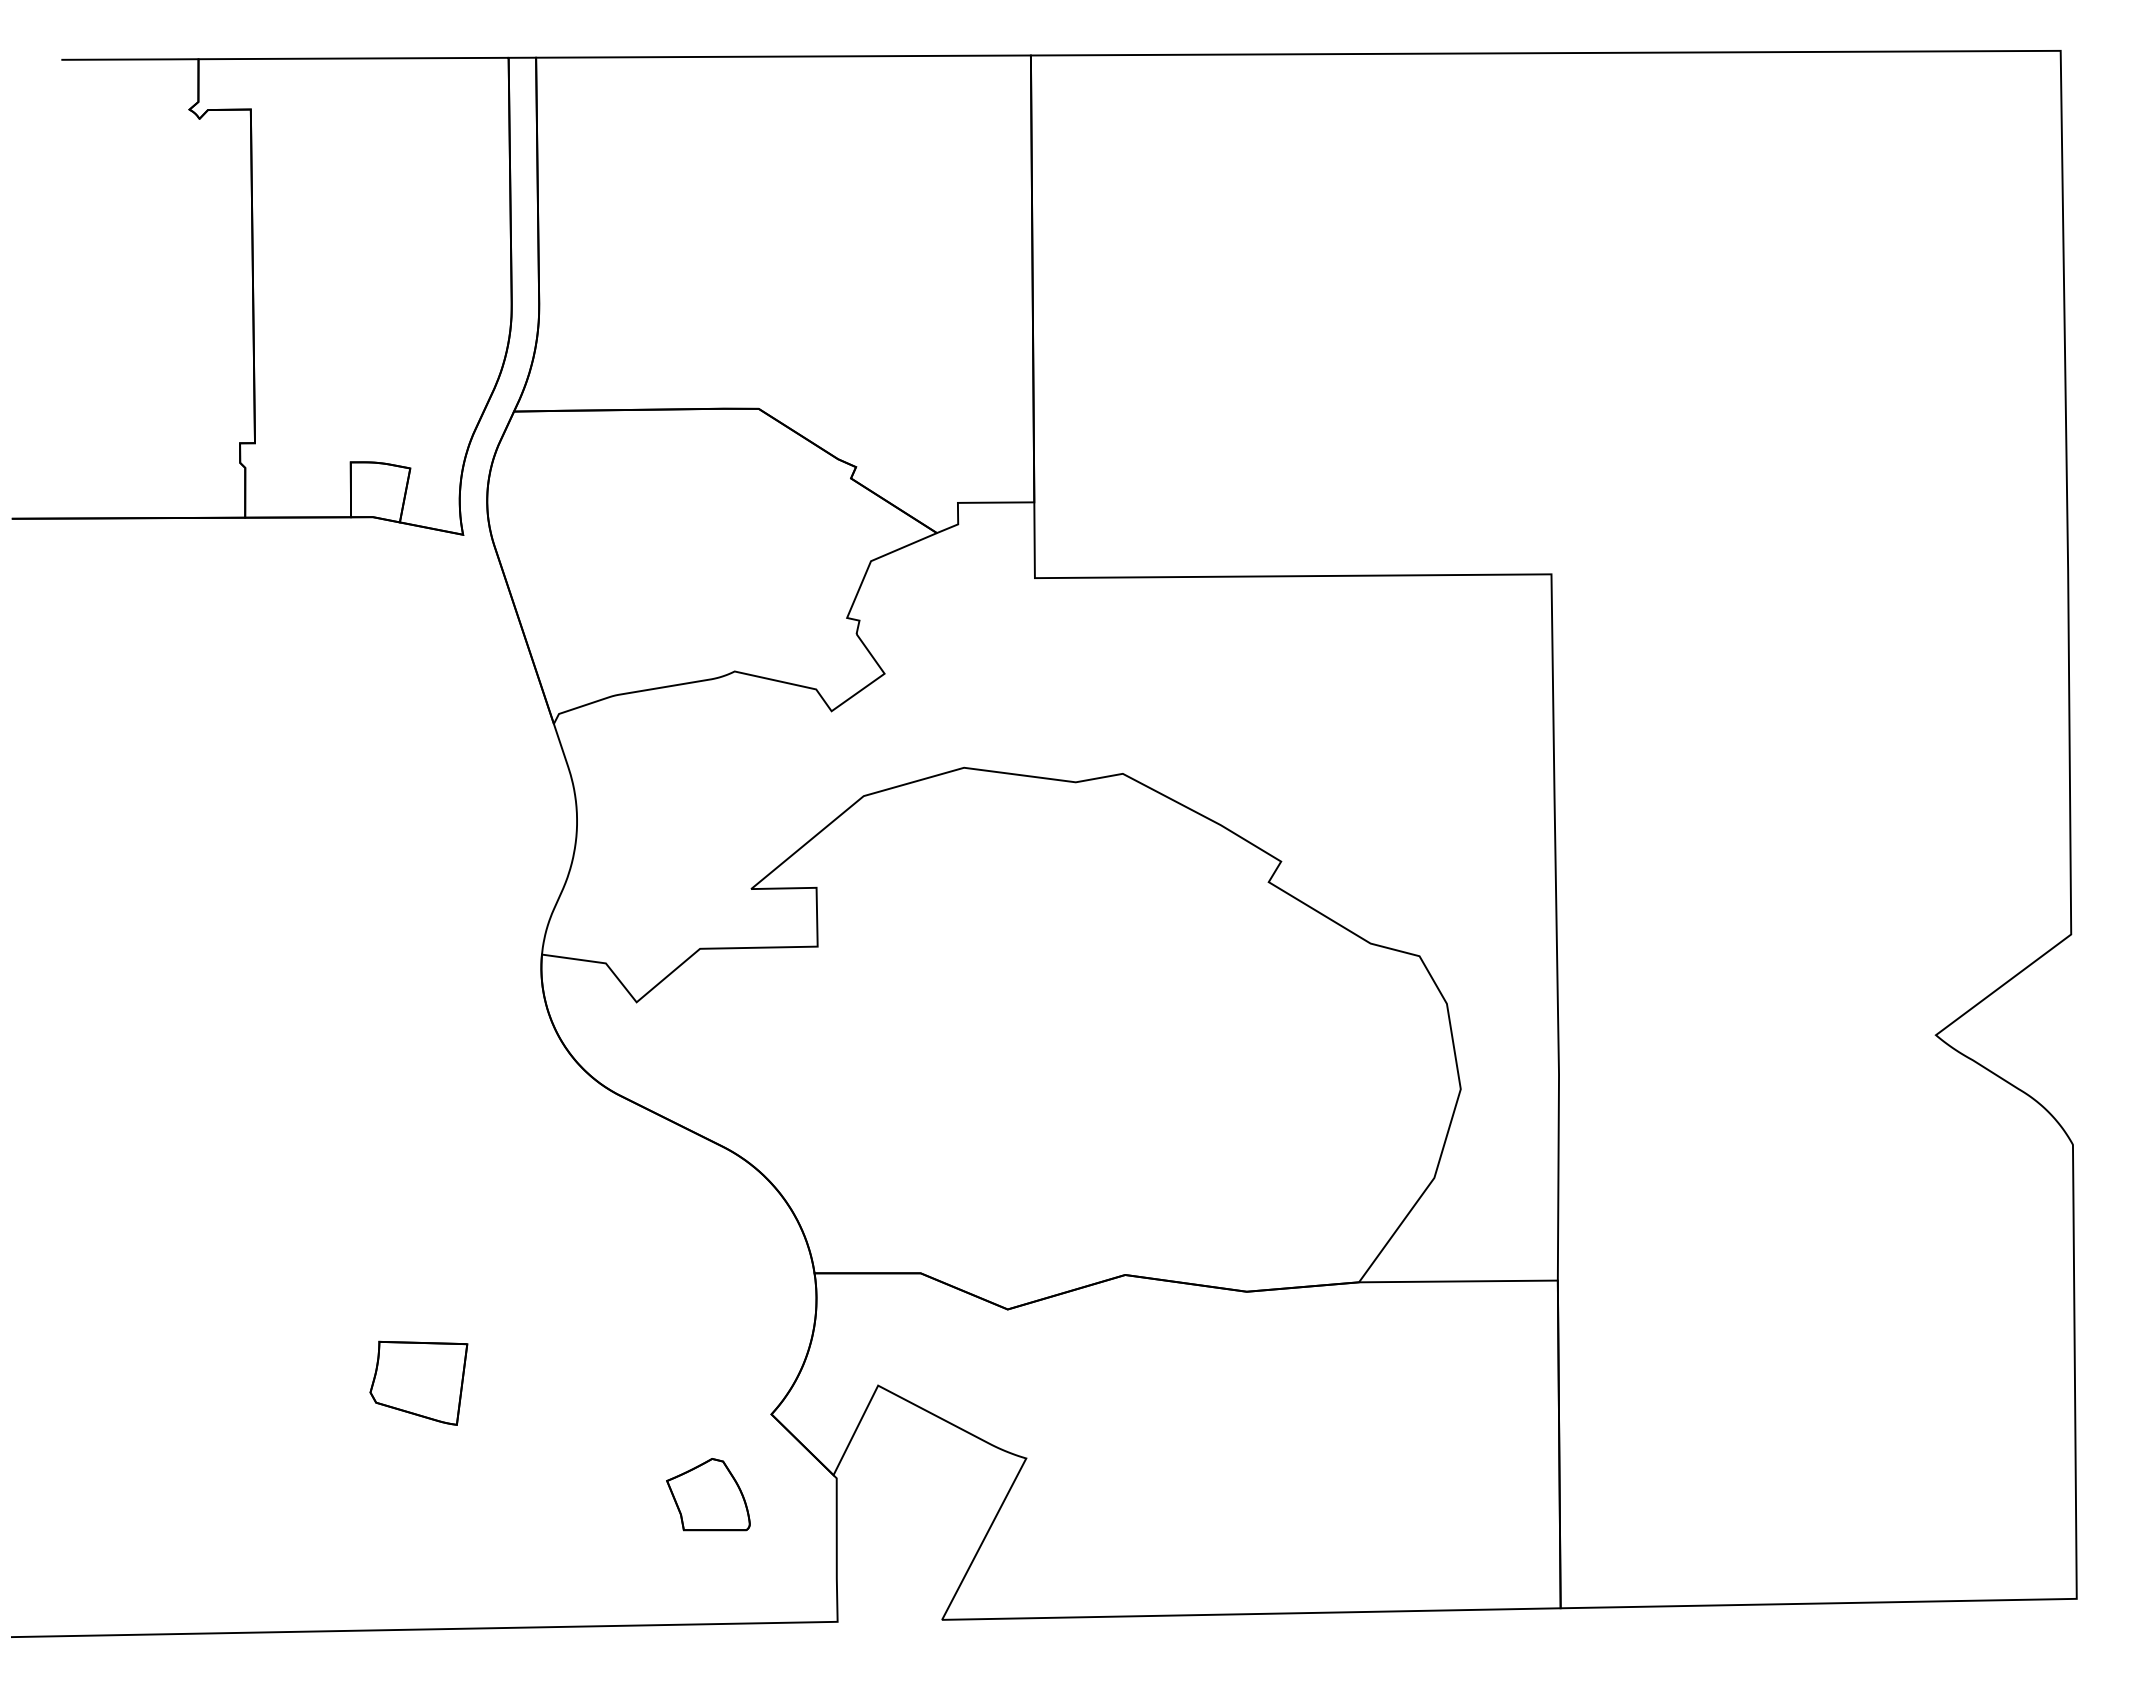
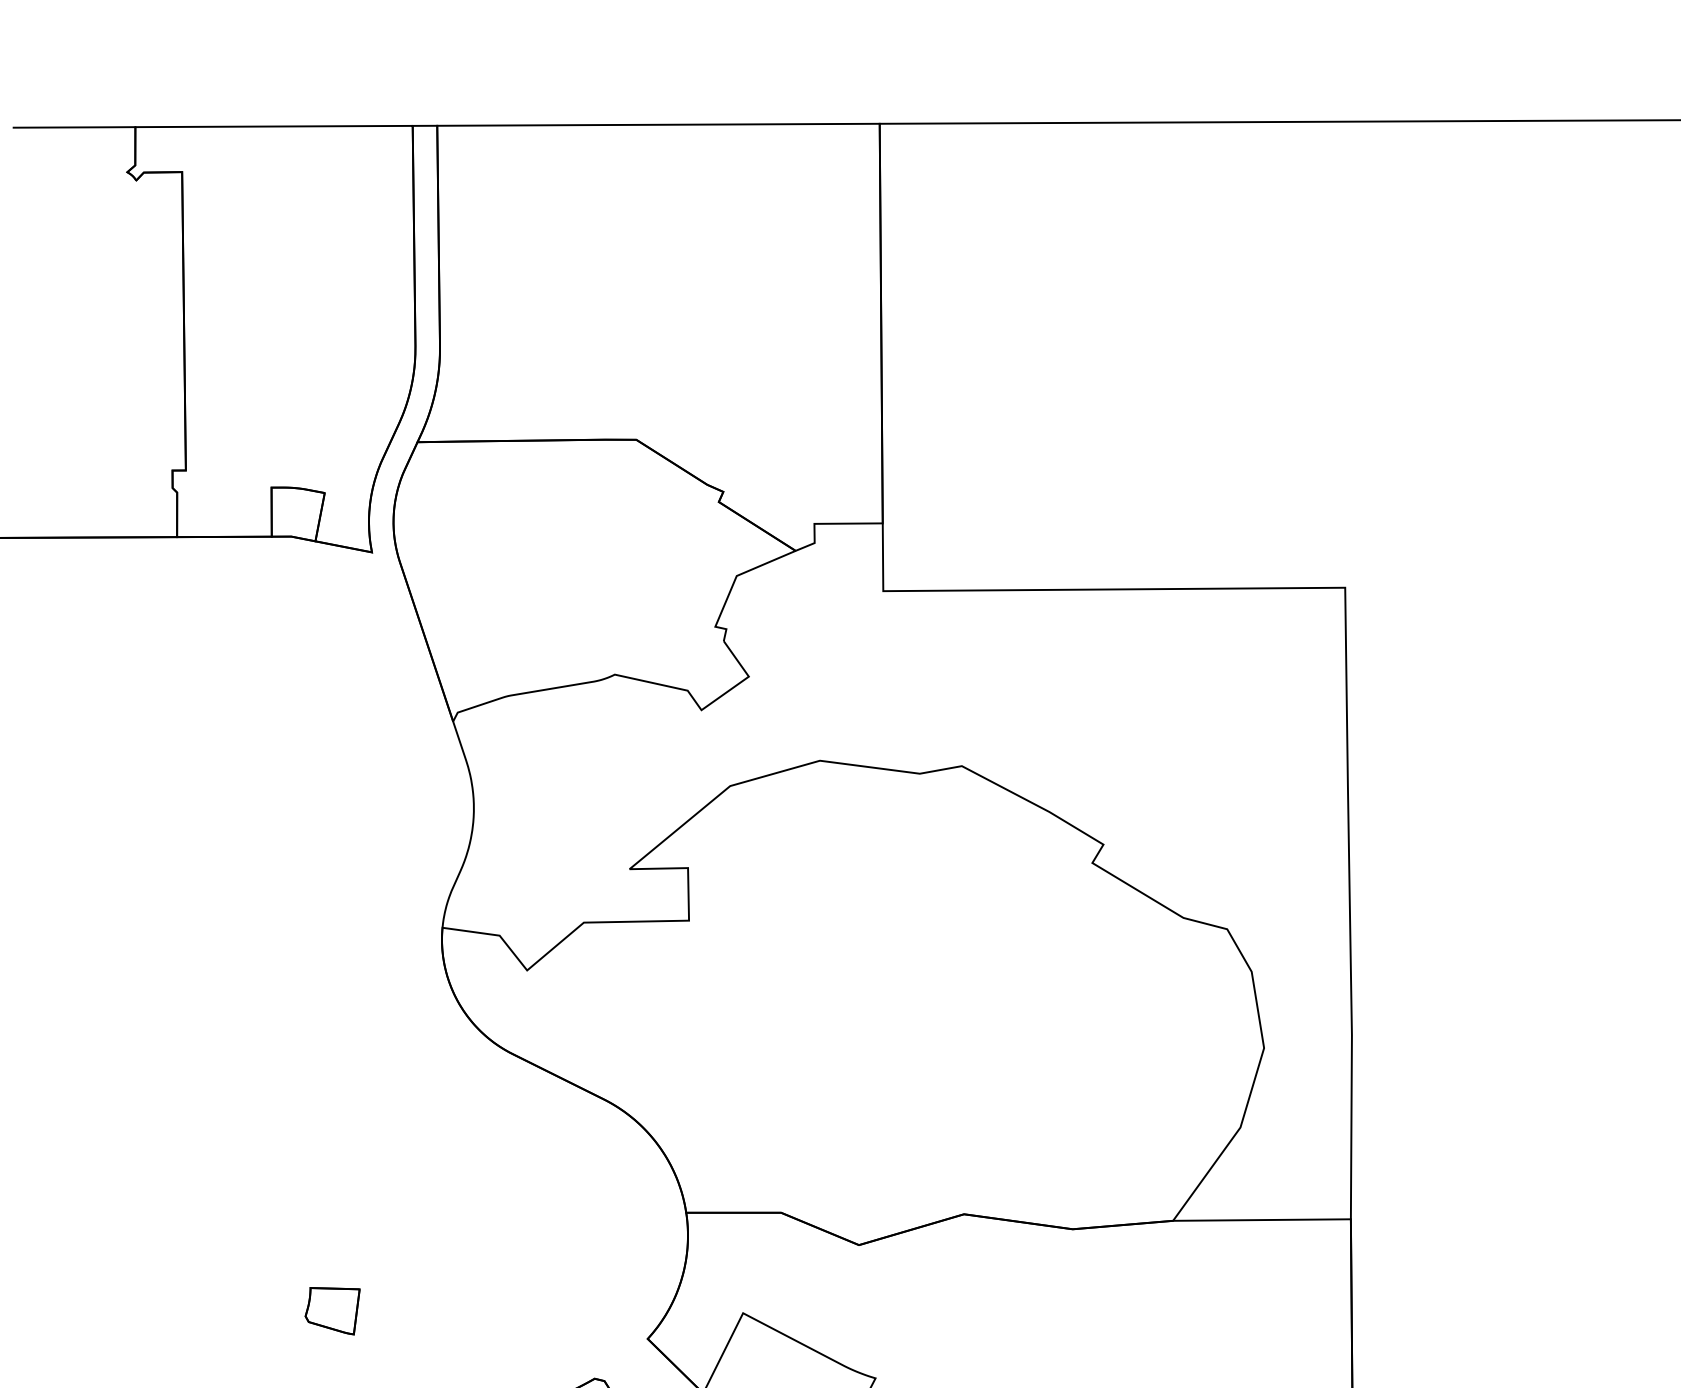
part: (419, 1383) -> (332, 1311), size x0.62

